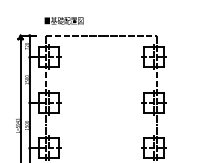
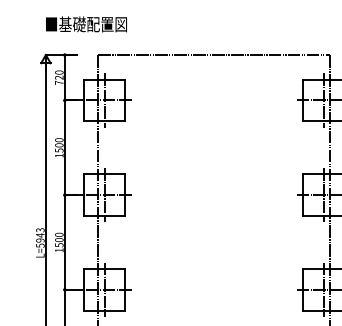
text: (63, 20) -> (85, 23), moved

